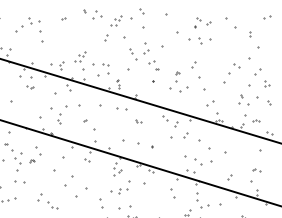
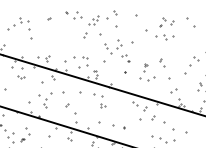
part: (80, 56) -> (63, 50), removed
part: (196, 70) -> (162, 62), size x0.62
part: (138, 121) -> (102, 106), moved

